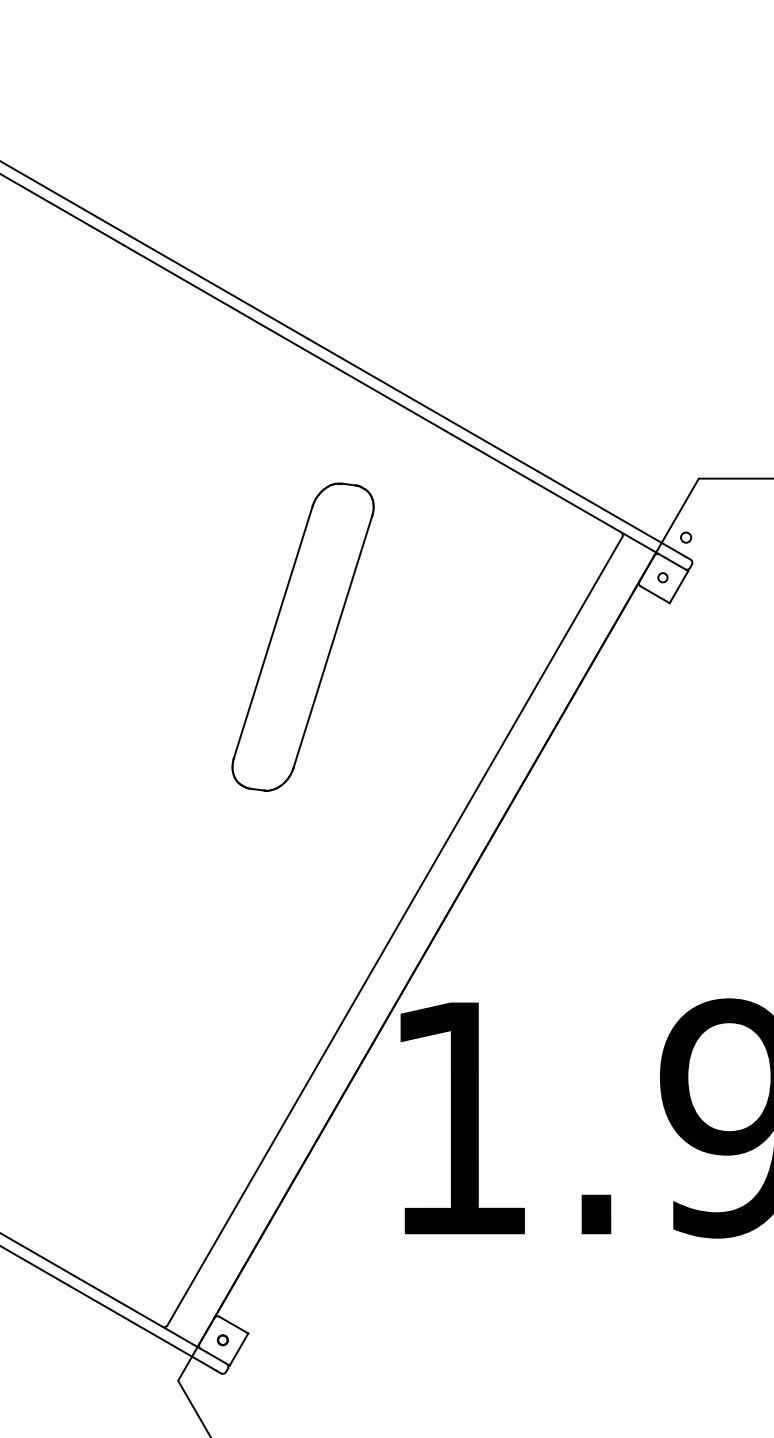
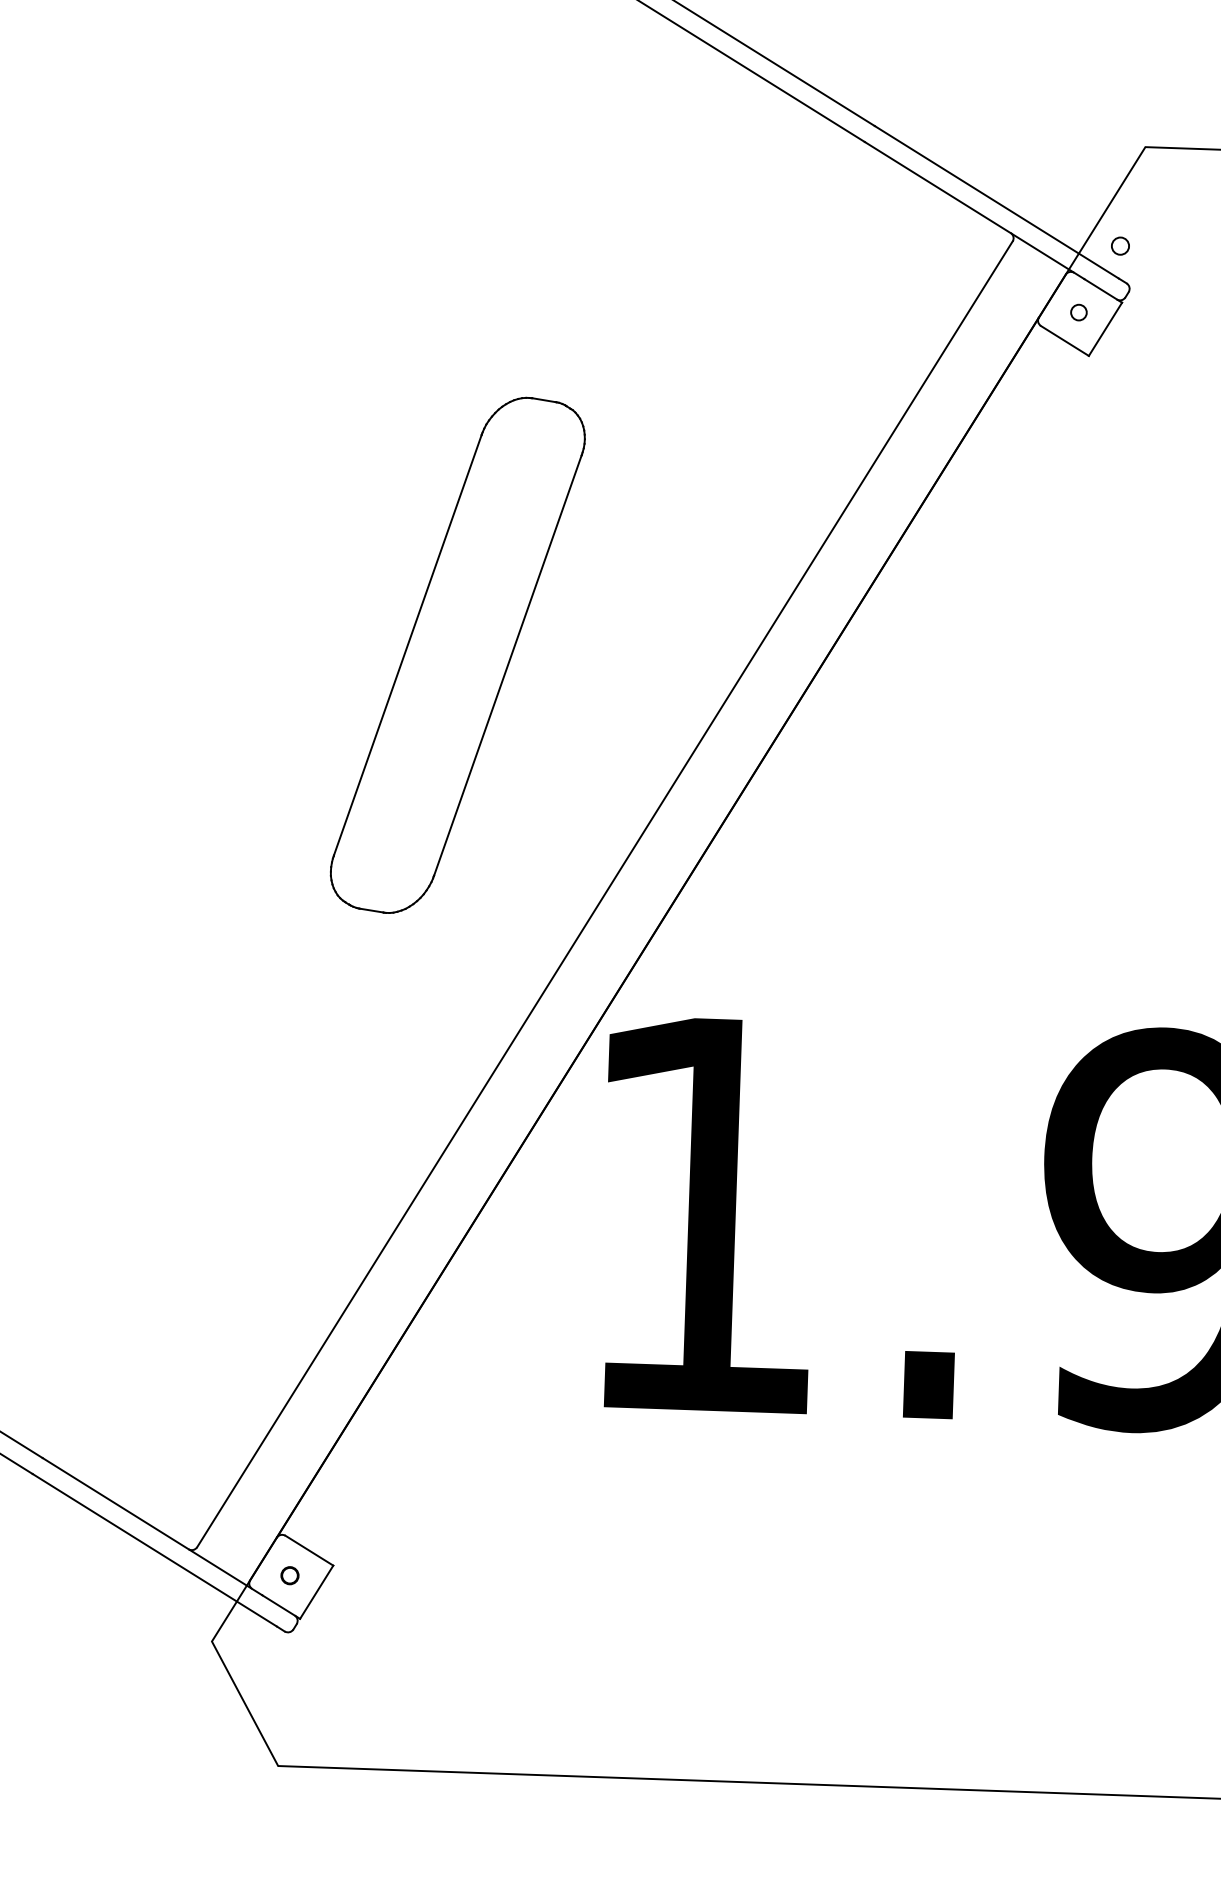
part: (302, 636) -> (456, 654), moved

